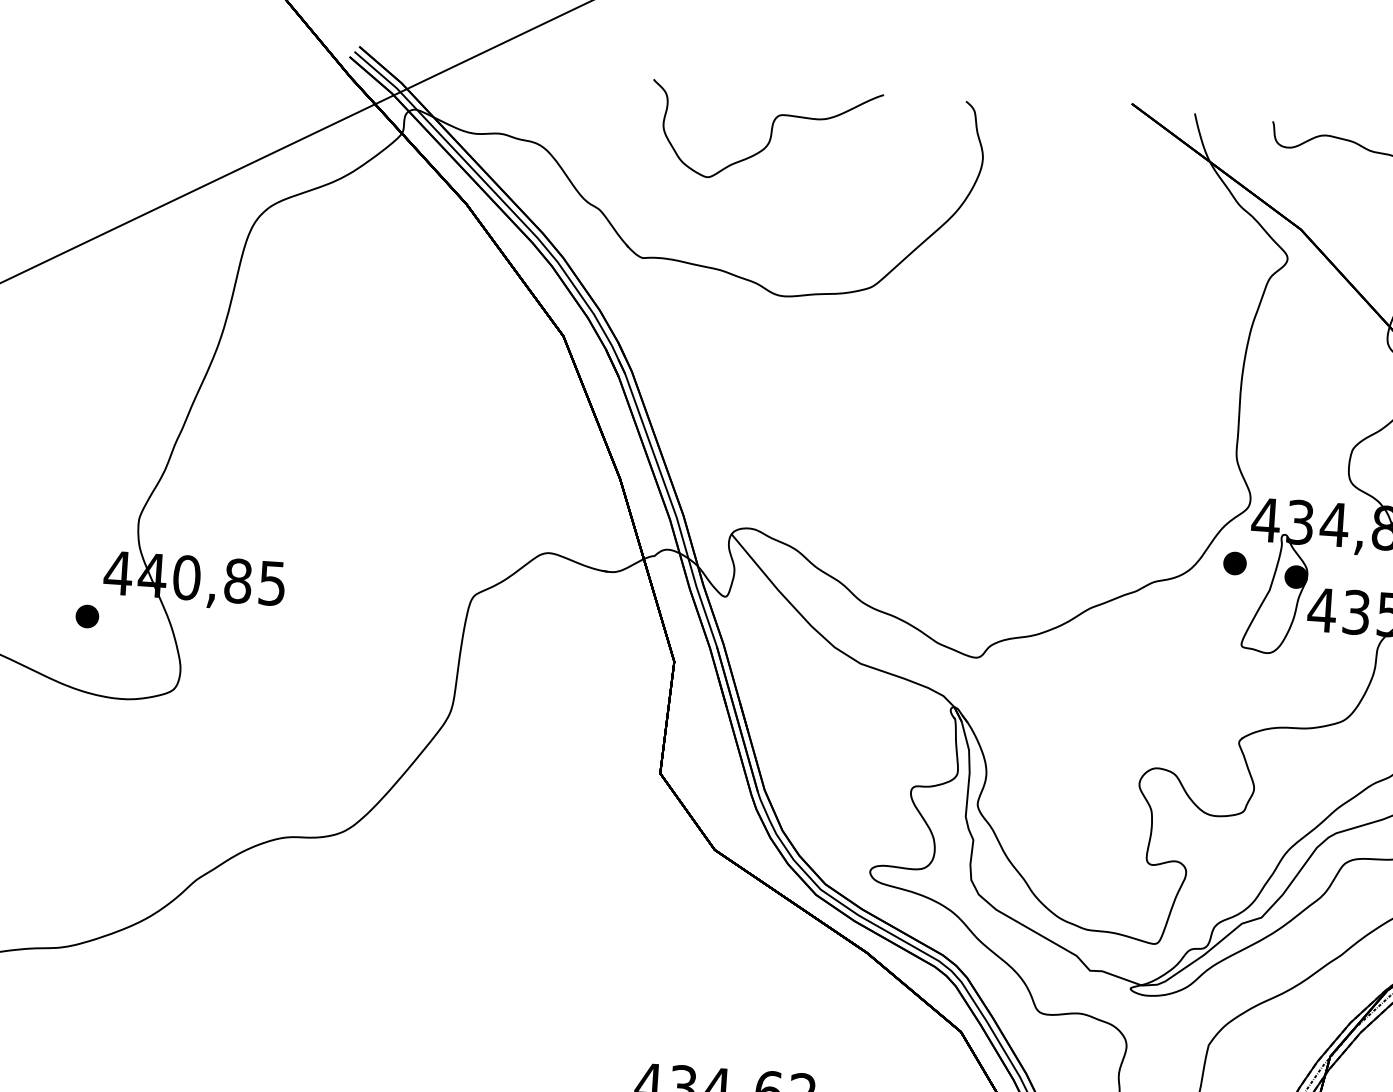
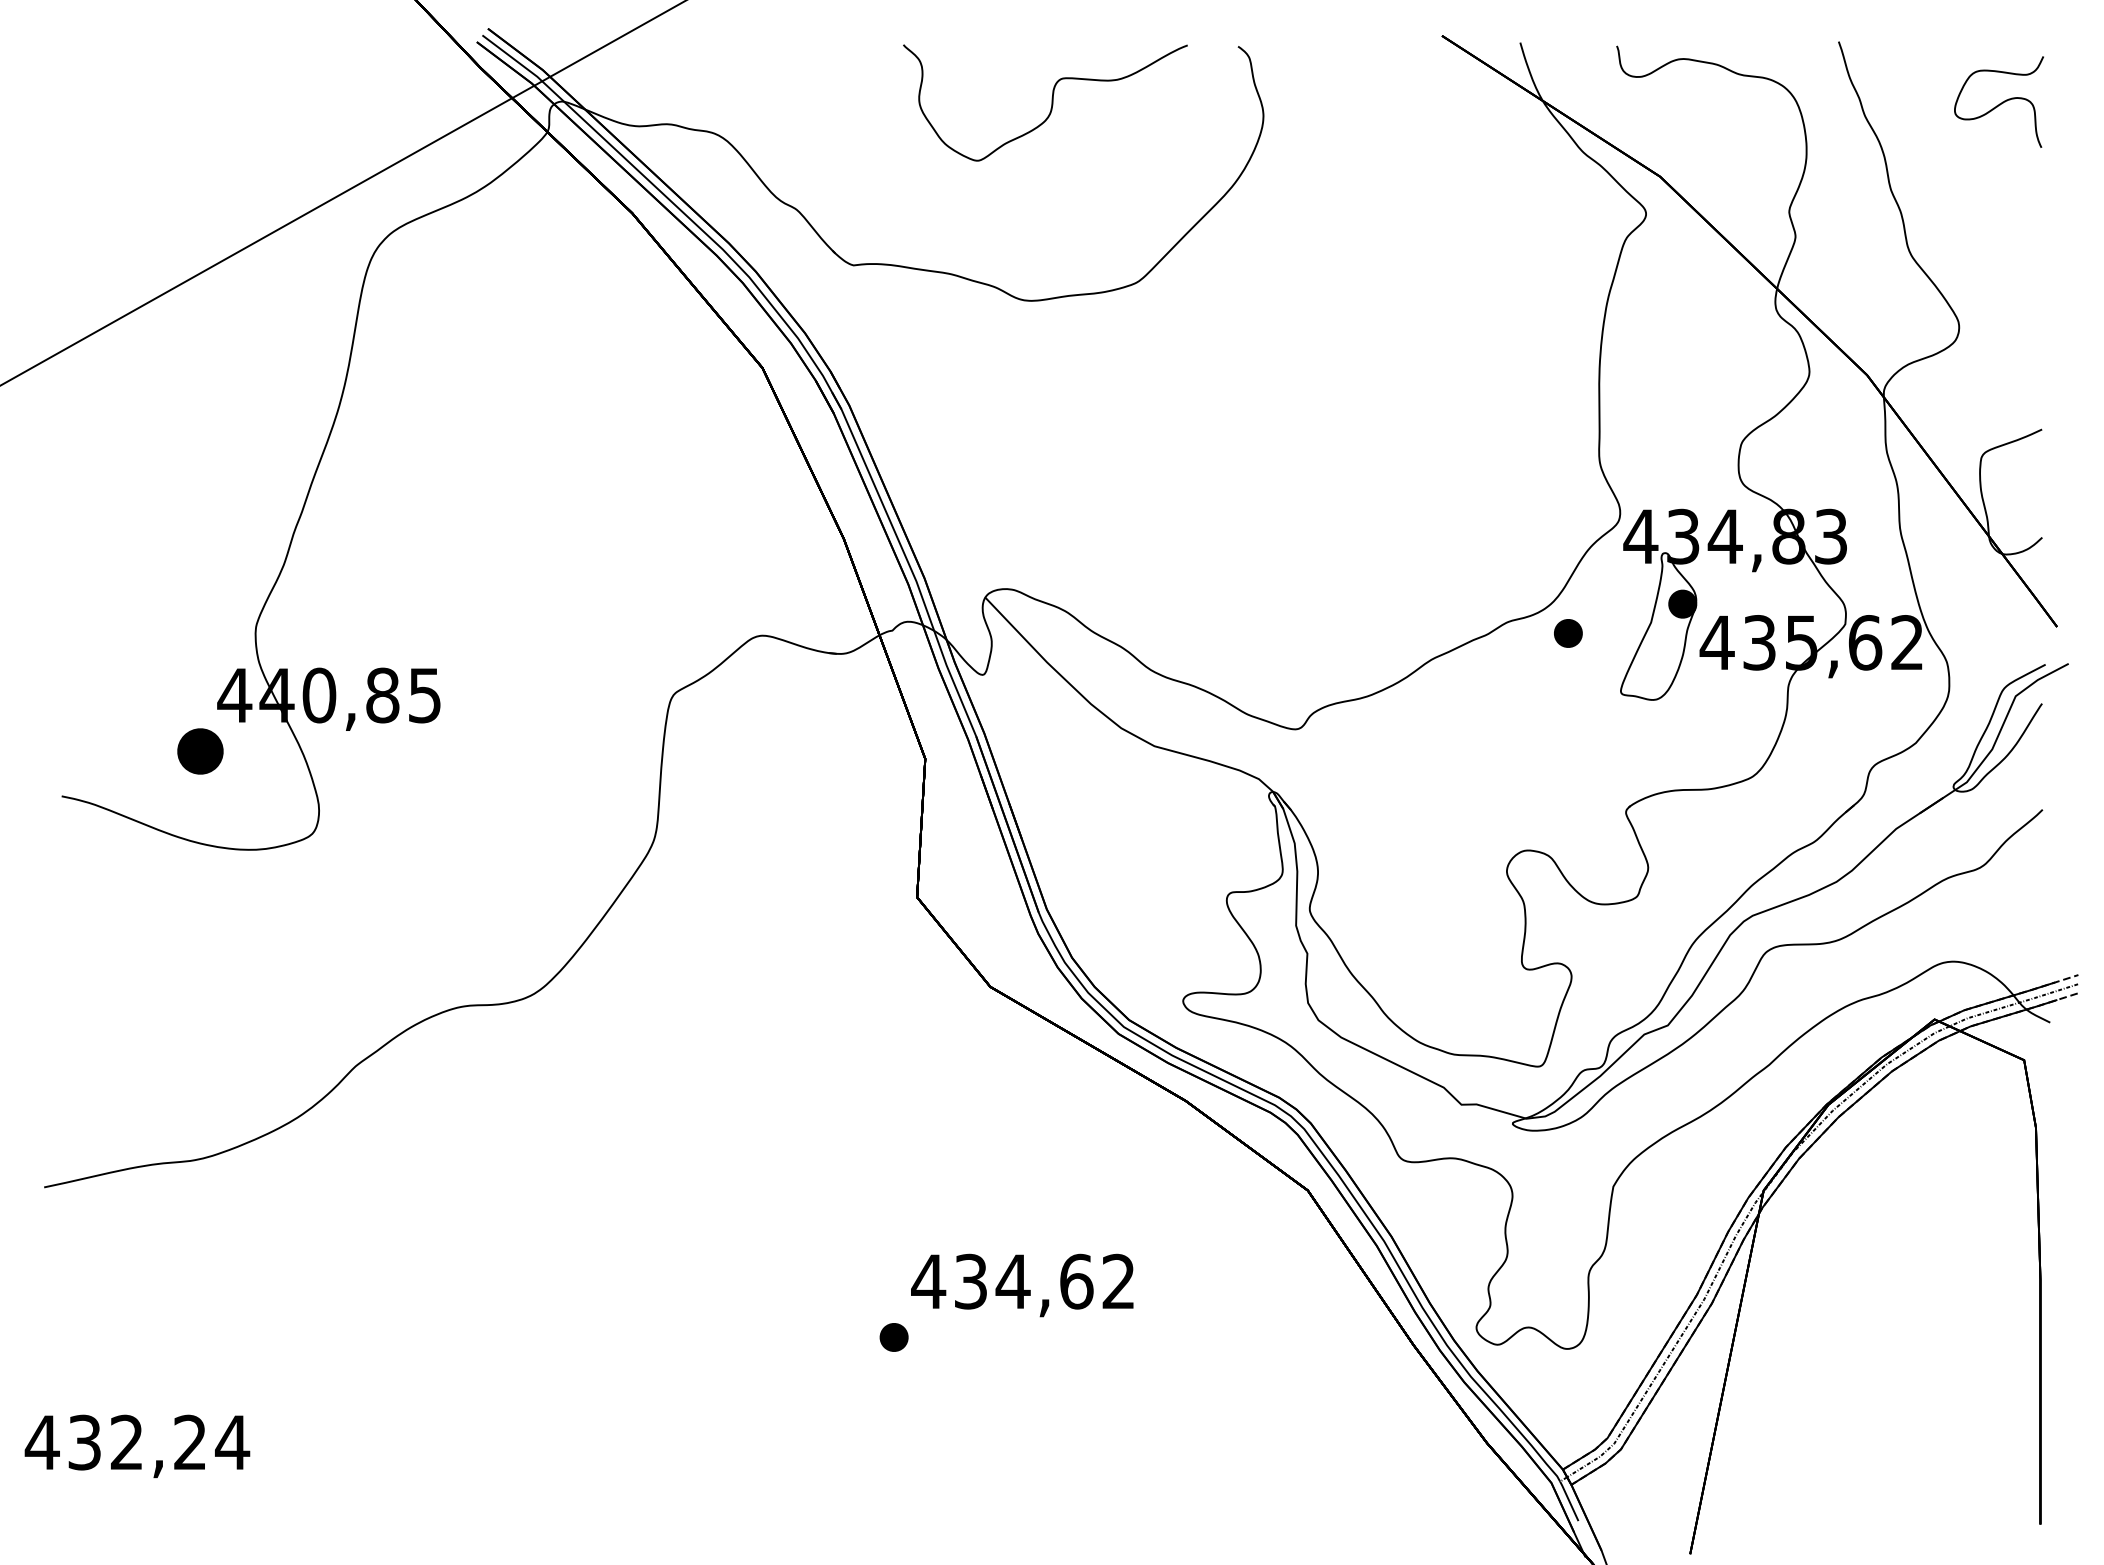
curve: (770, 134) -> (1051, 102), moved
part: (1235, 563) -> (1568, 633), moved
part: (86, 615) -> (199, 750), size x1.6

